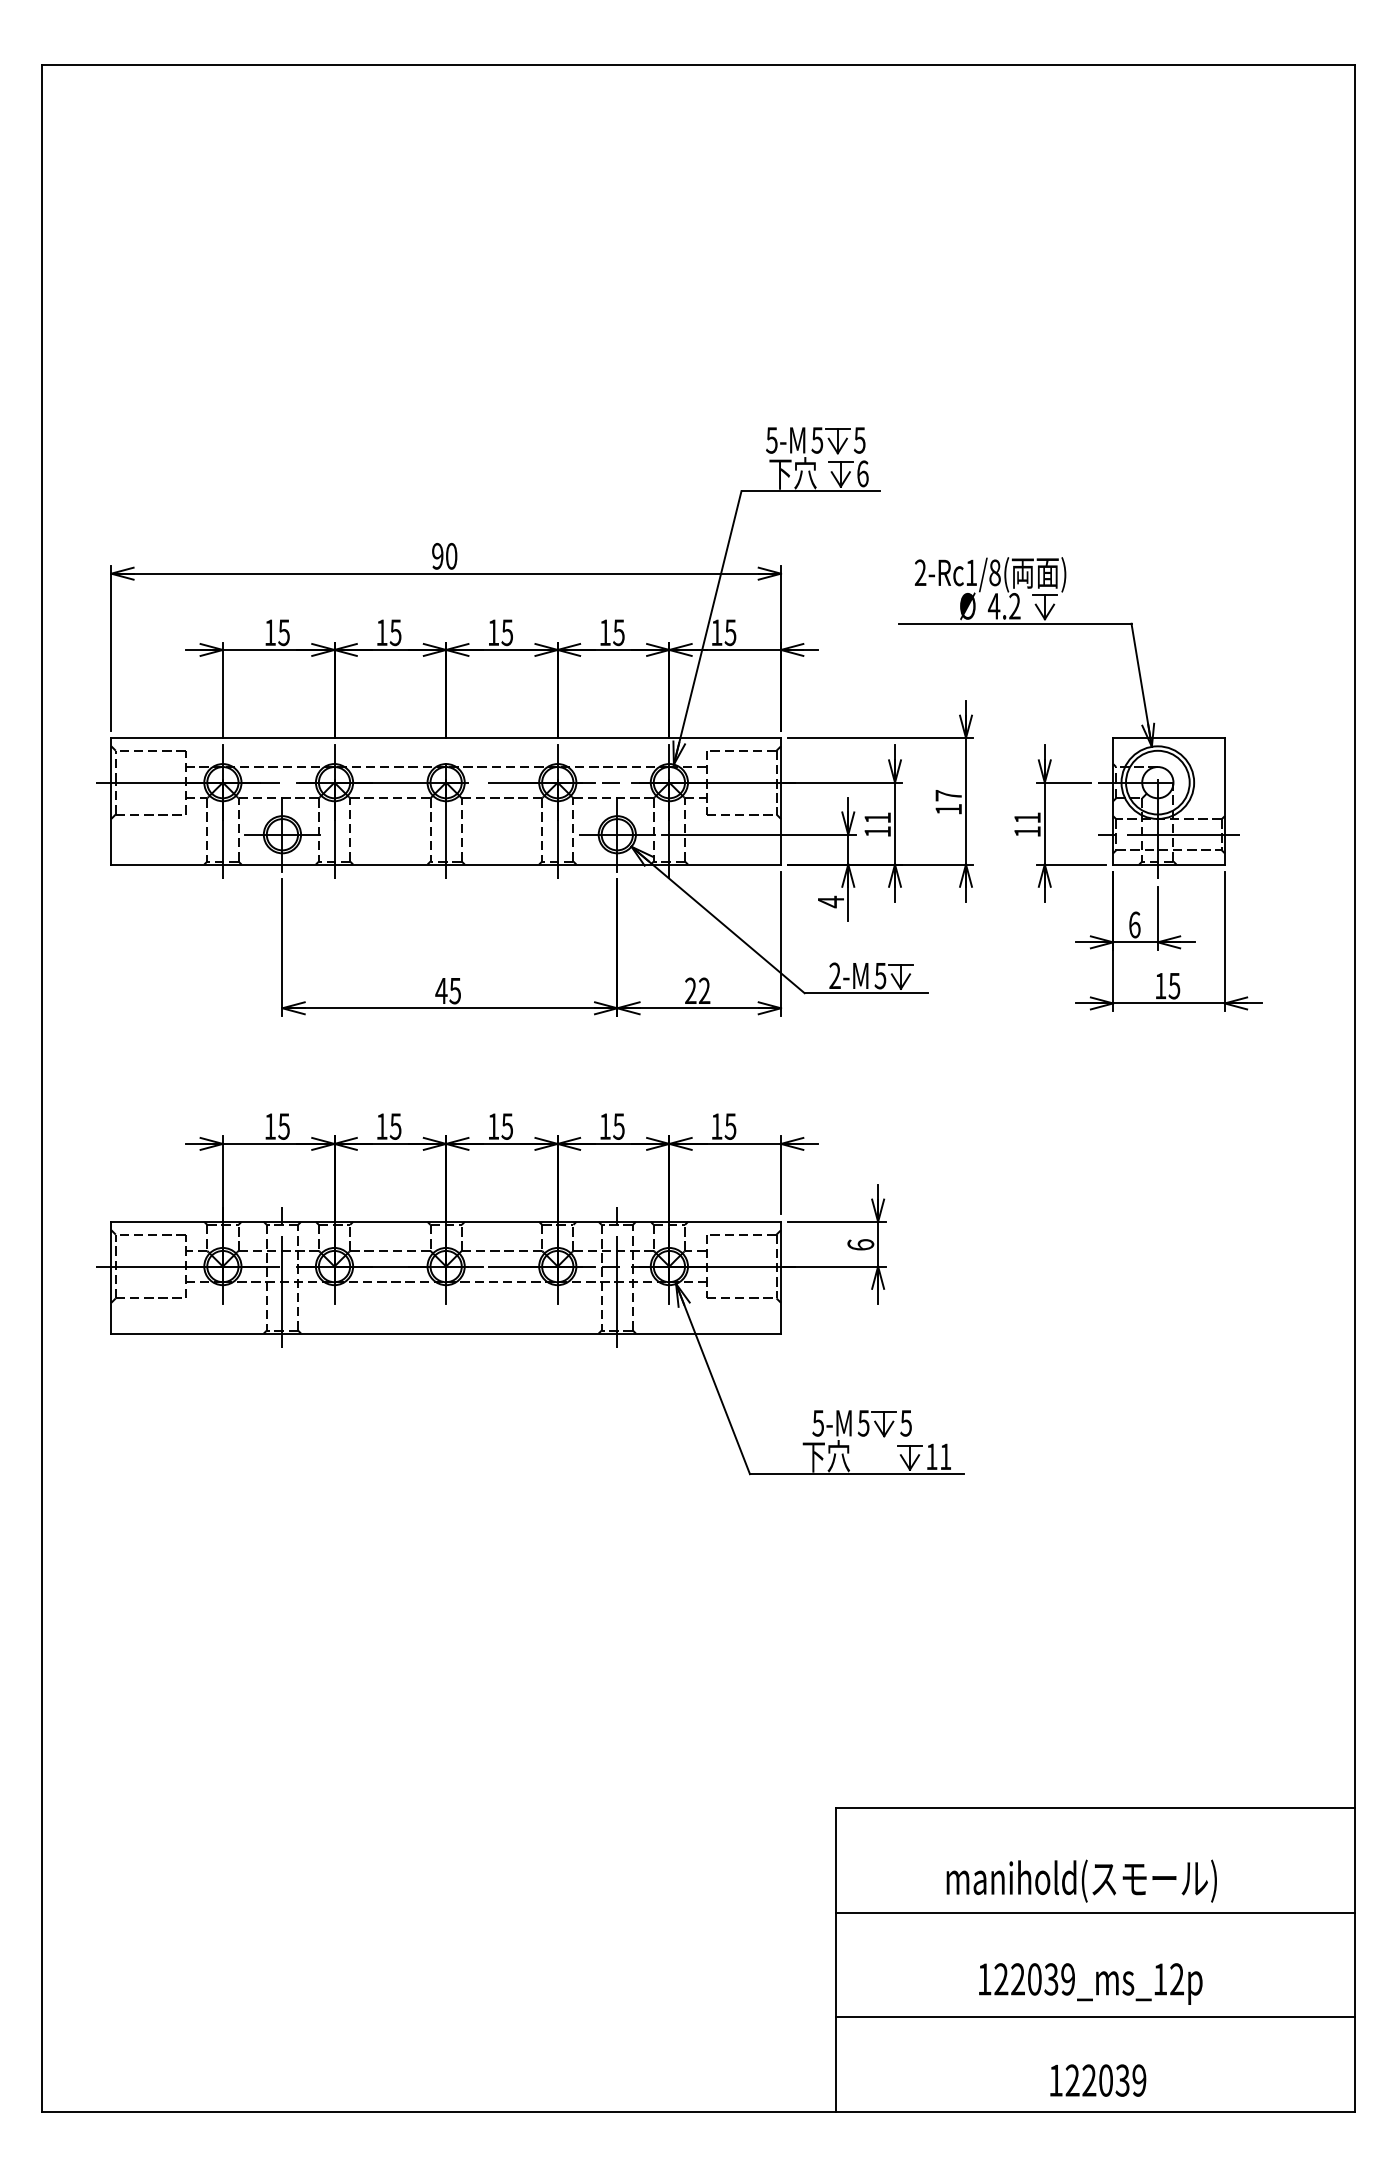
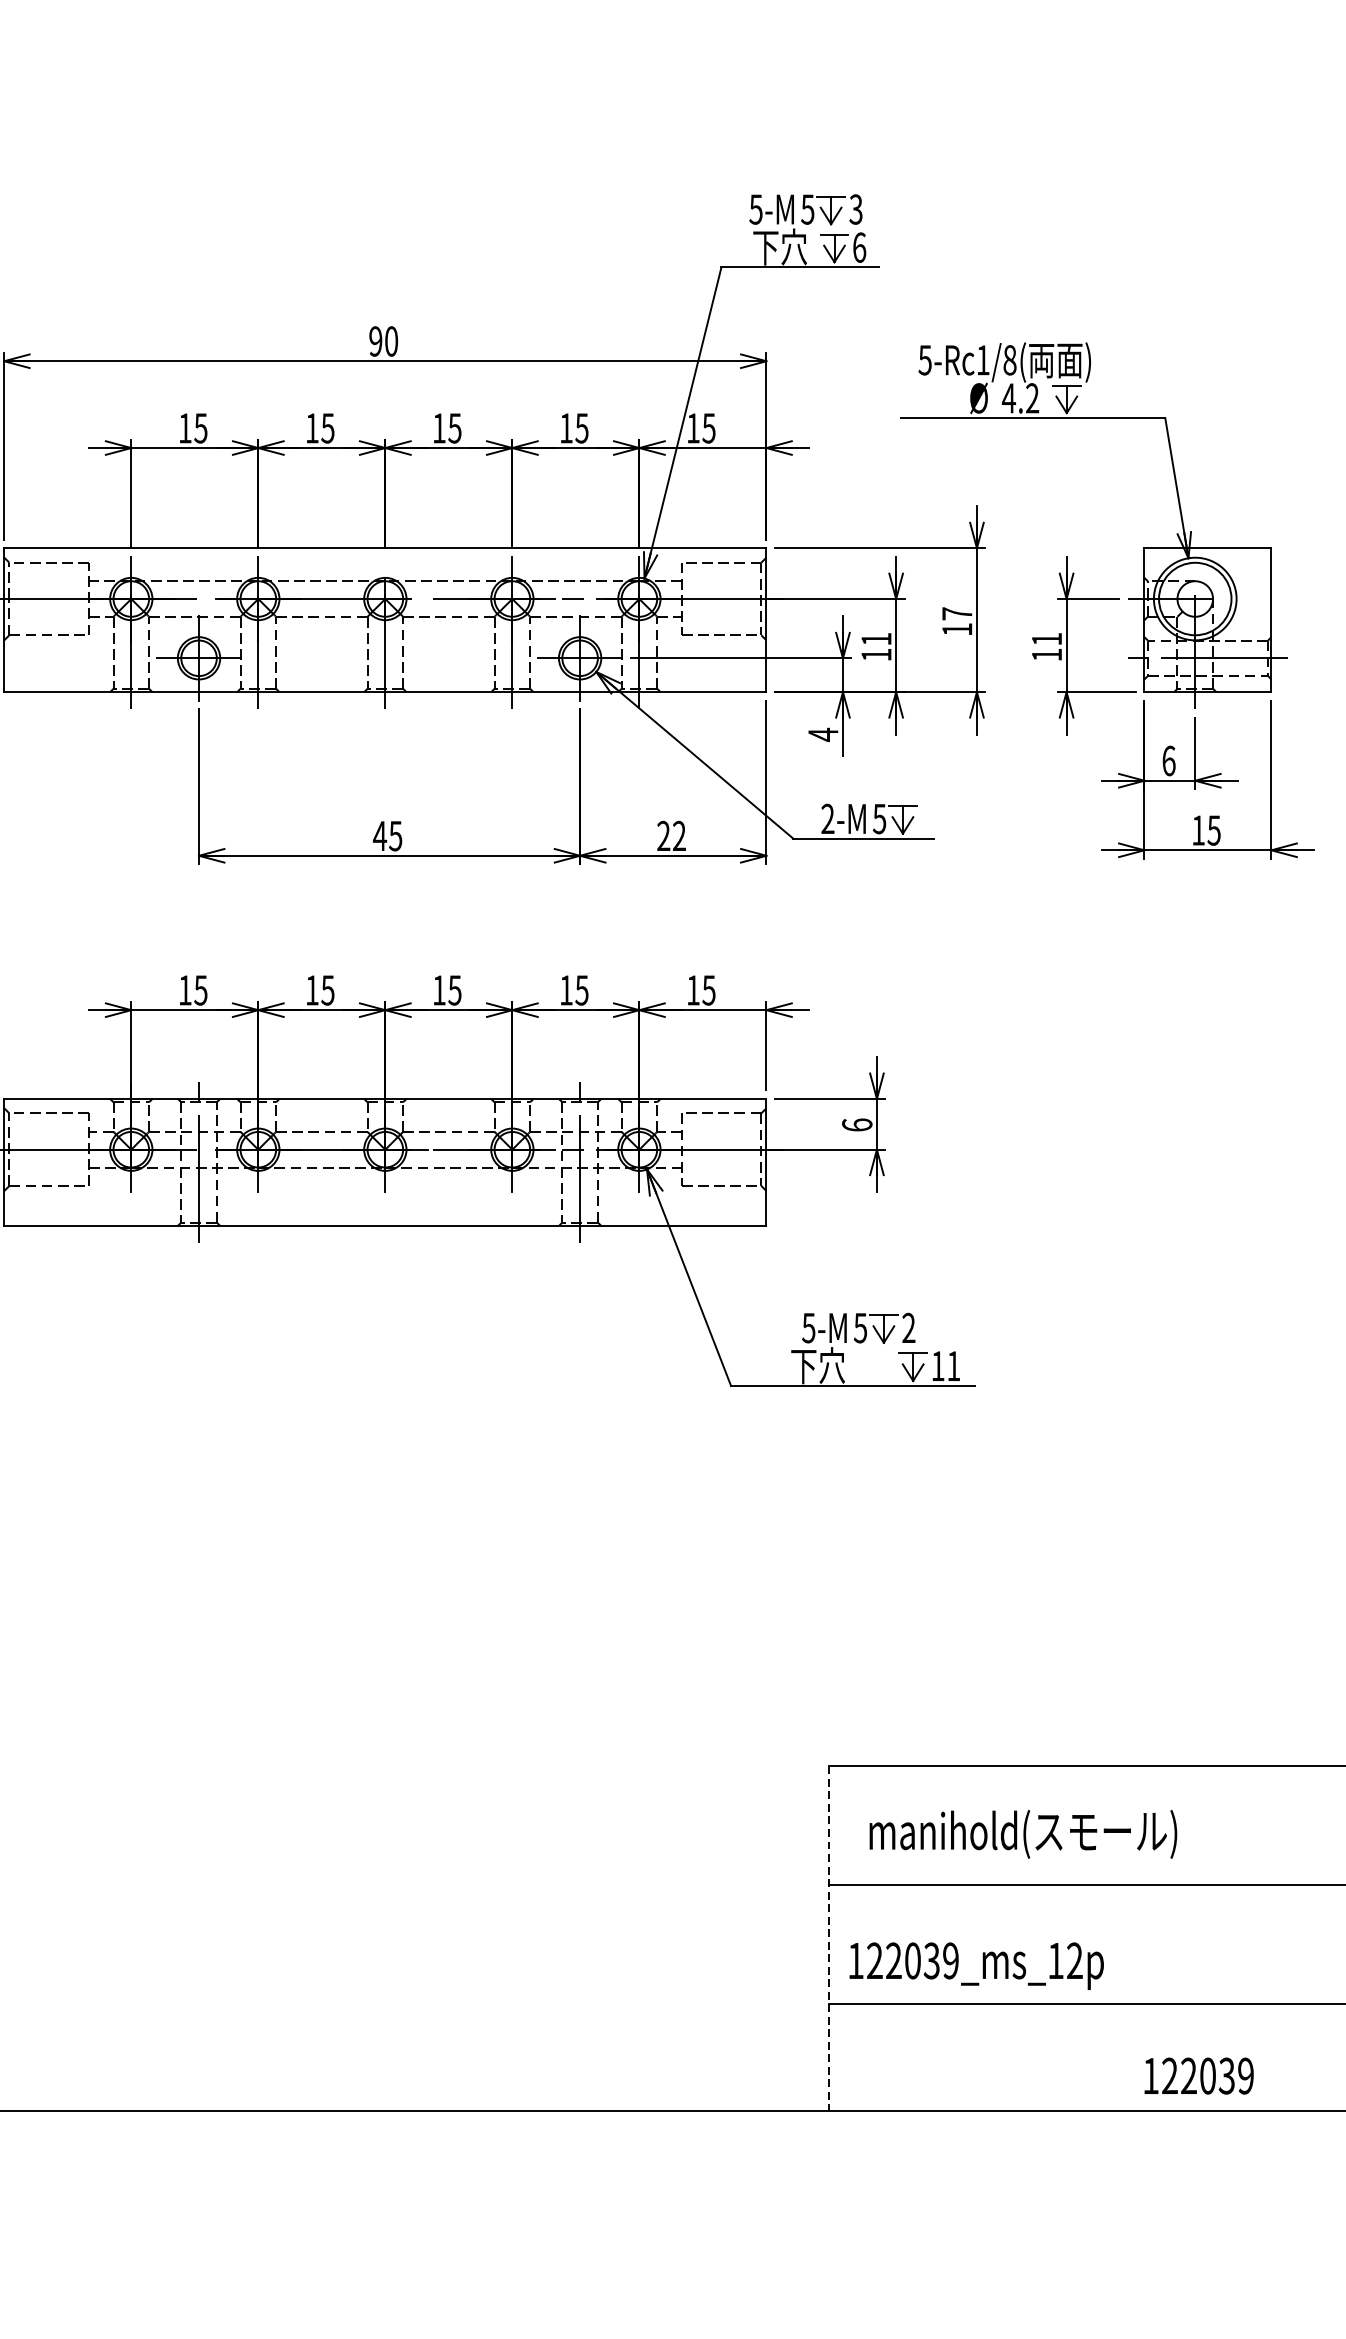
text: (859, 440) -> (855, 209), 5 -> 3
text: (920, 572) -> (925, 359), 2-Rc1/8( -> 5-Rc1/8(
text: (905, 1422) -> (908, 1327), 5 -> 2
text: (1081, 1880) -> (1023, 1833), moved
line: (836, 1960) -> (829, 1939), solid -> dashed
text: (1090, 1983) -> (976, 1965), moved
text: (1098, 2080) -> (1199, 2075), moved

